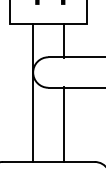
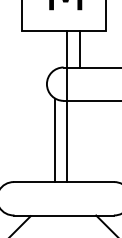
line: (33, 92) -> (67, 106), moved
line: (63, 124) -> (55, 141), moved

